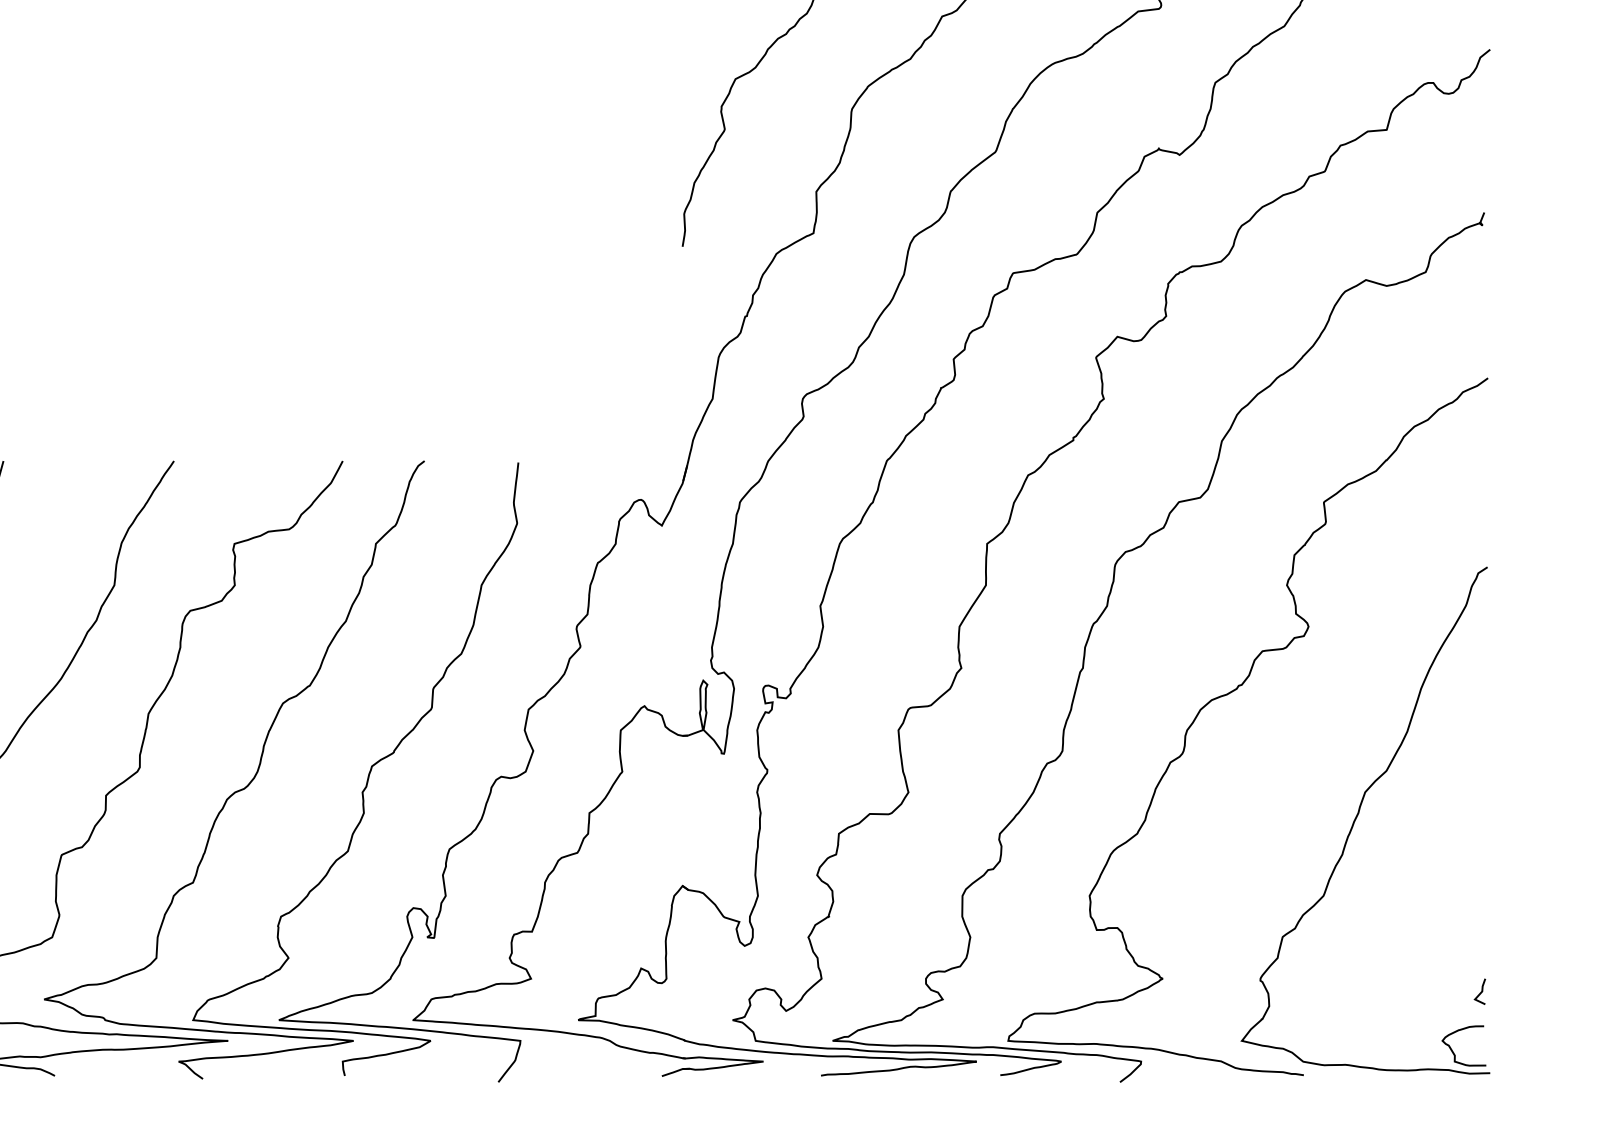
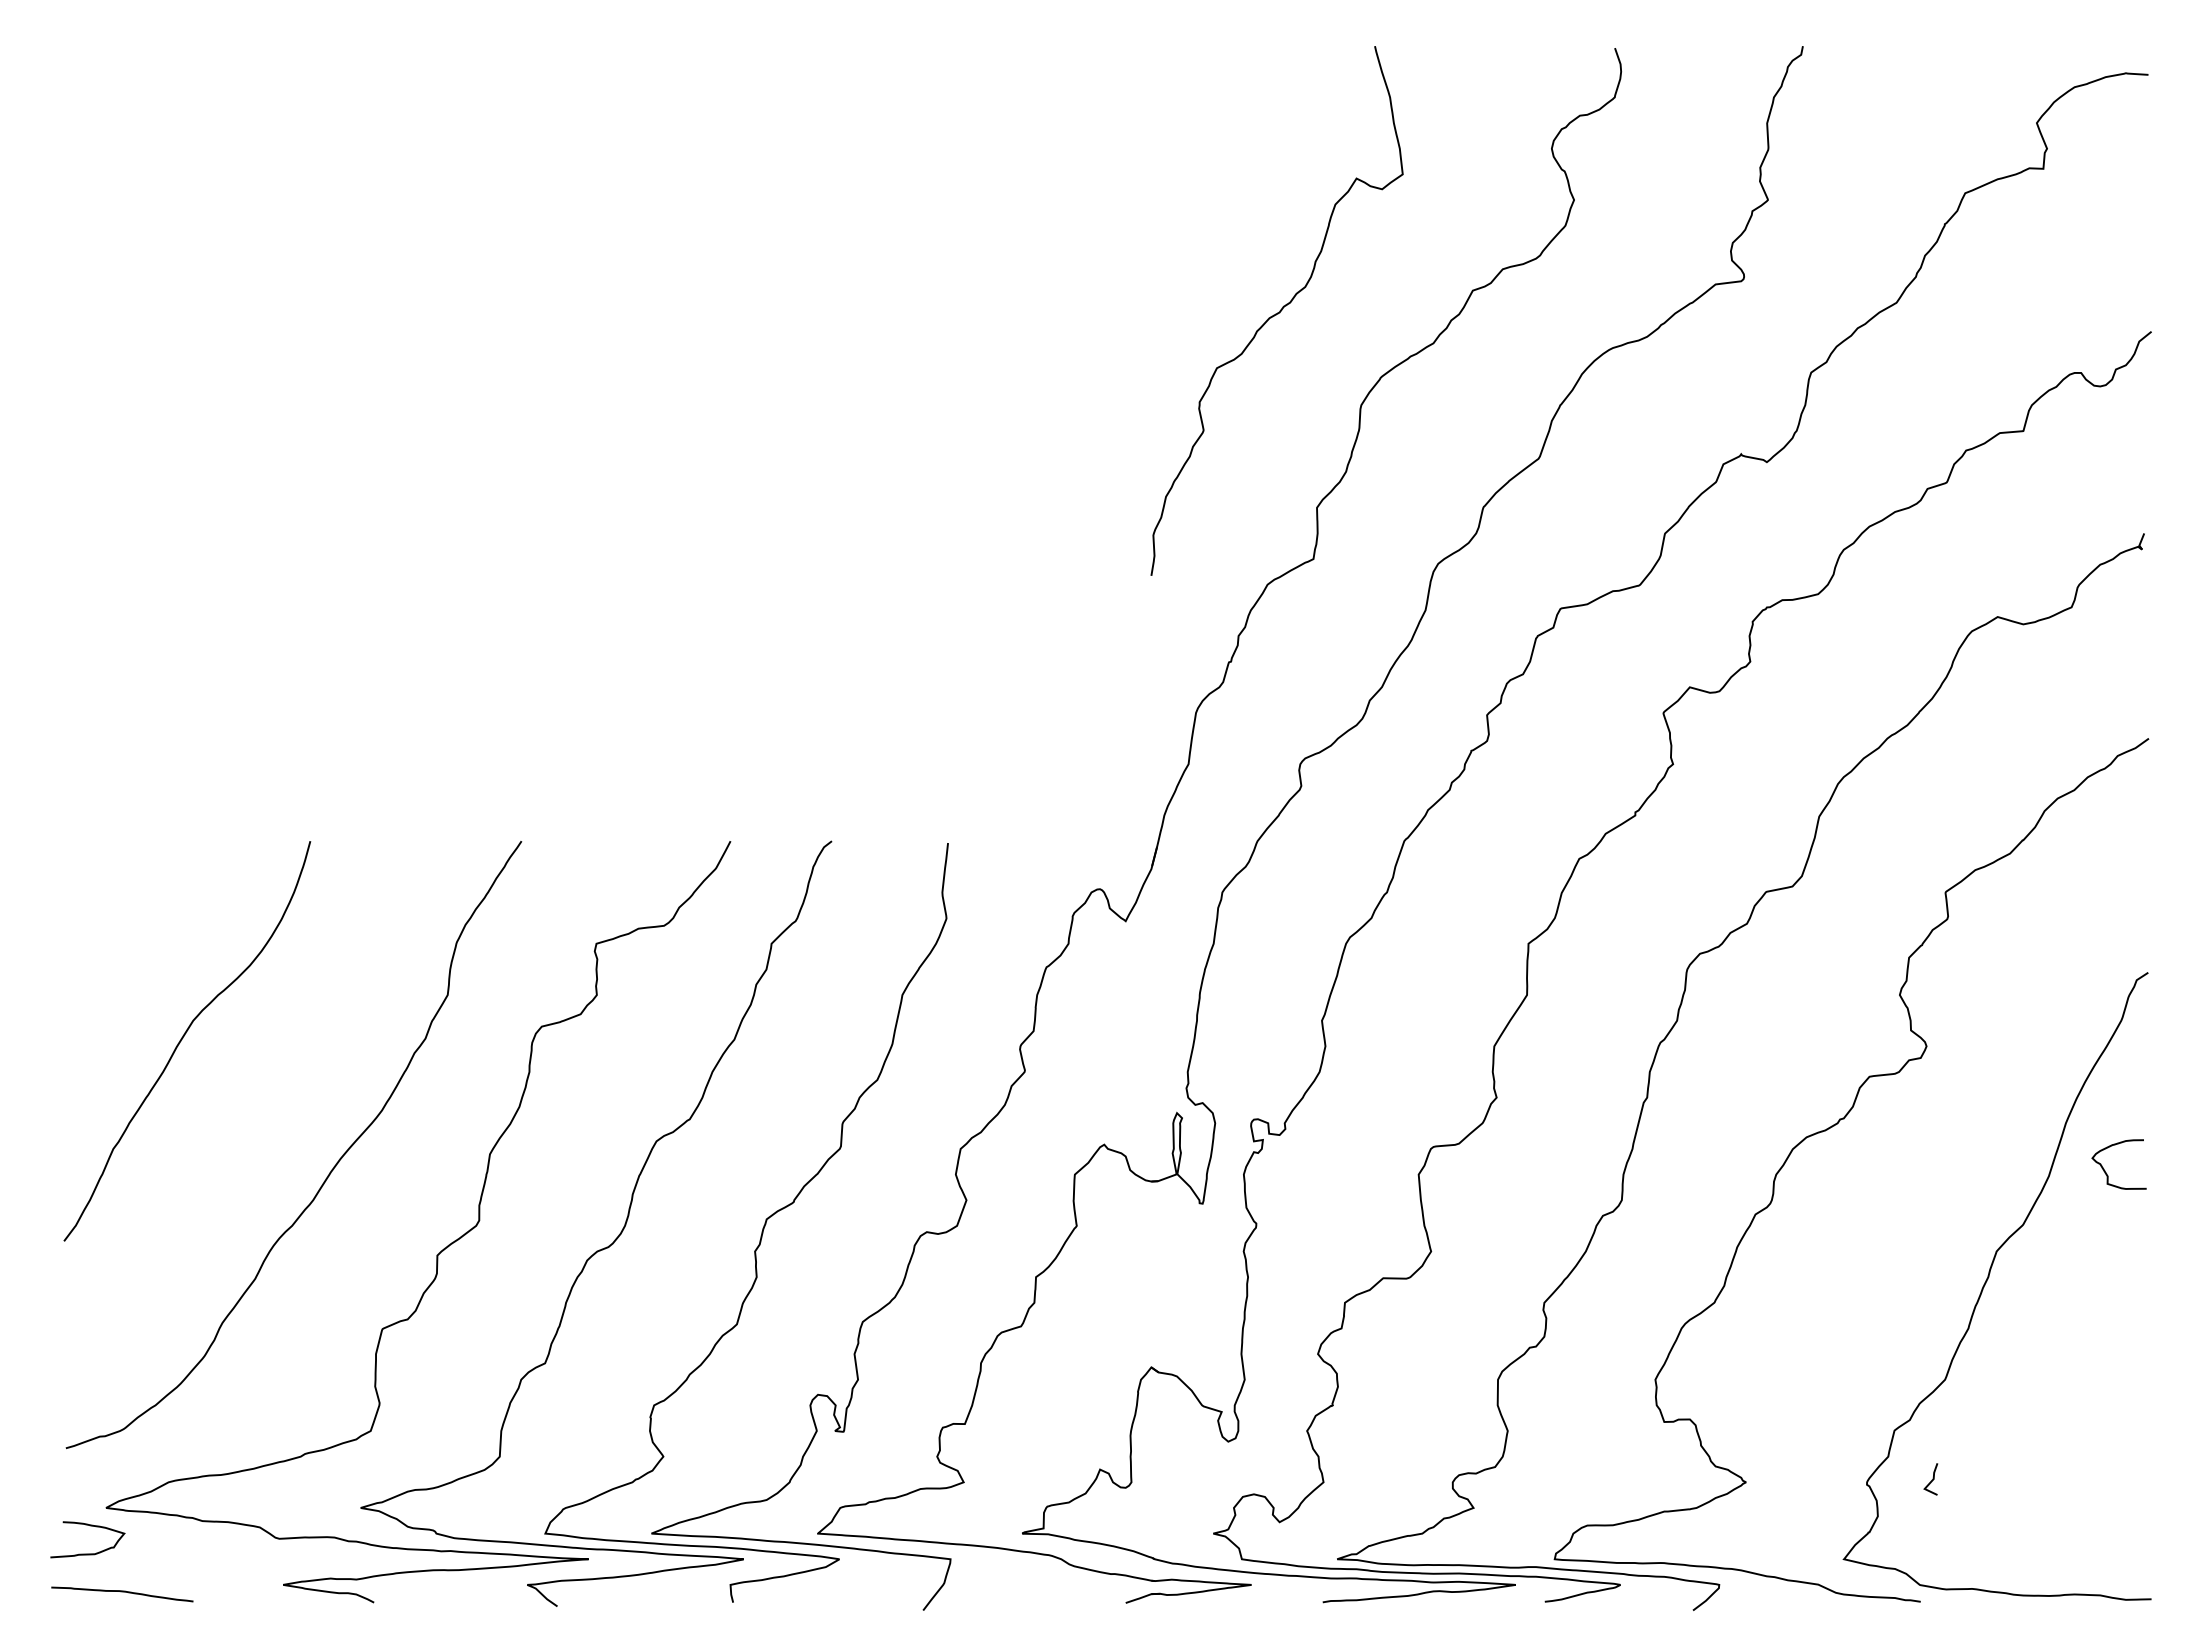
line: (1480, 992) -> (1931, 1480), moved
curve: (1453, 1050) -> (2105, 1170), moved

